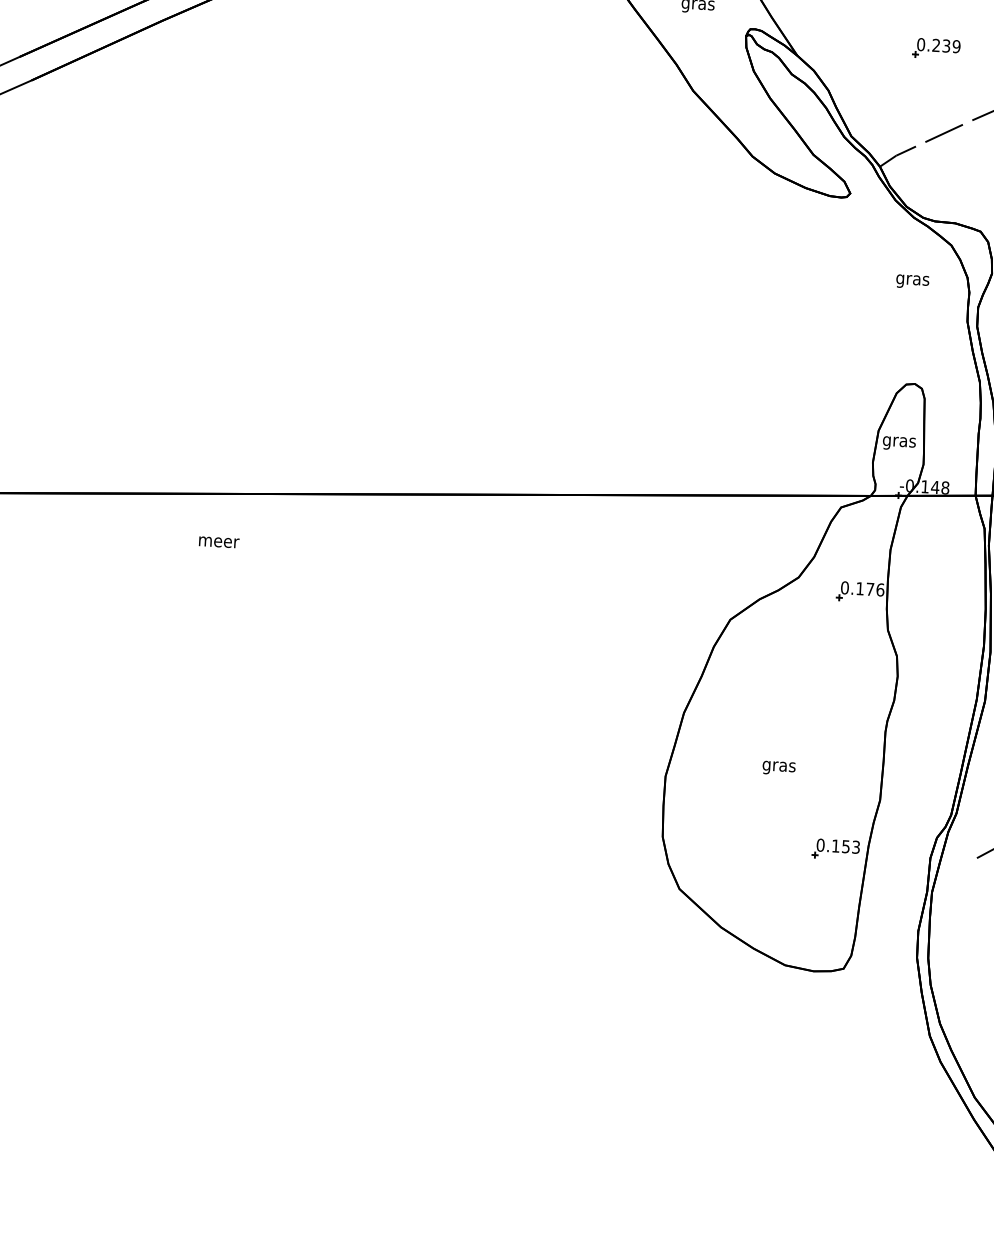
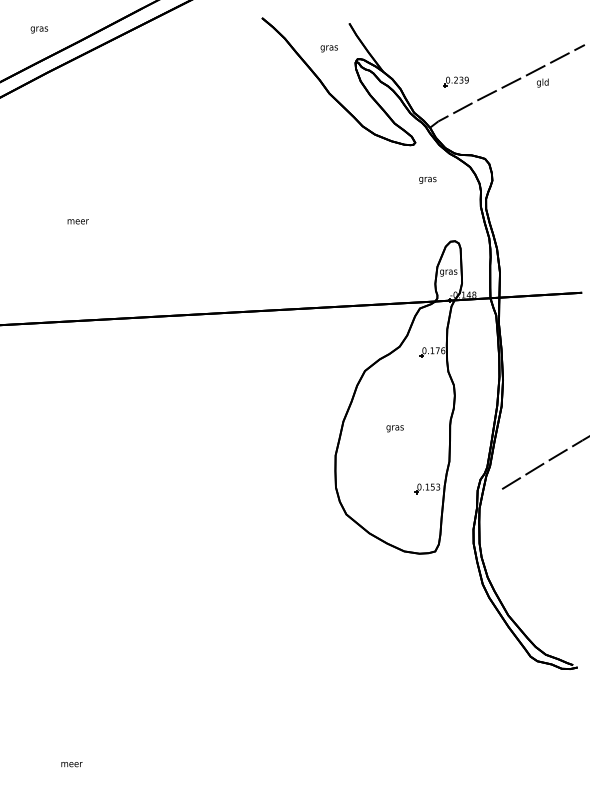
part: (935, 47) -> (455, 81), moved
text: (912, 281) -> (427, 180), moved
text: (217, 541) -> (77, 221), moved
text: (777, 767) -> (394, 428), moved

